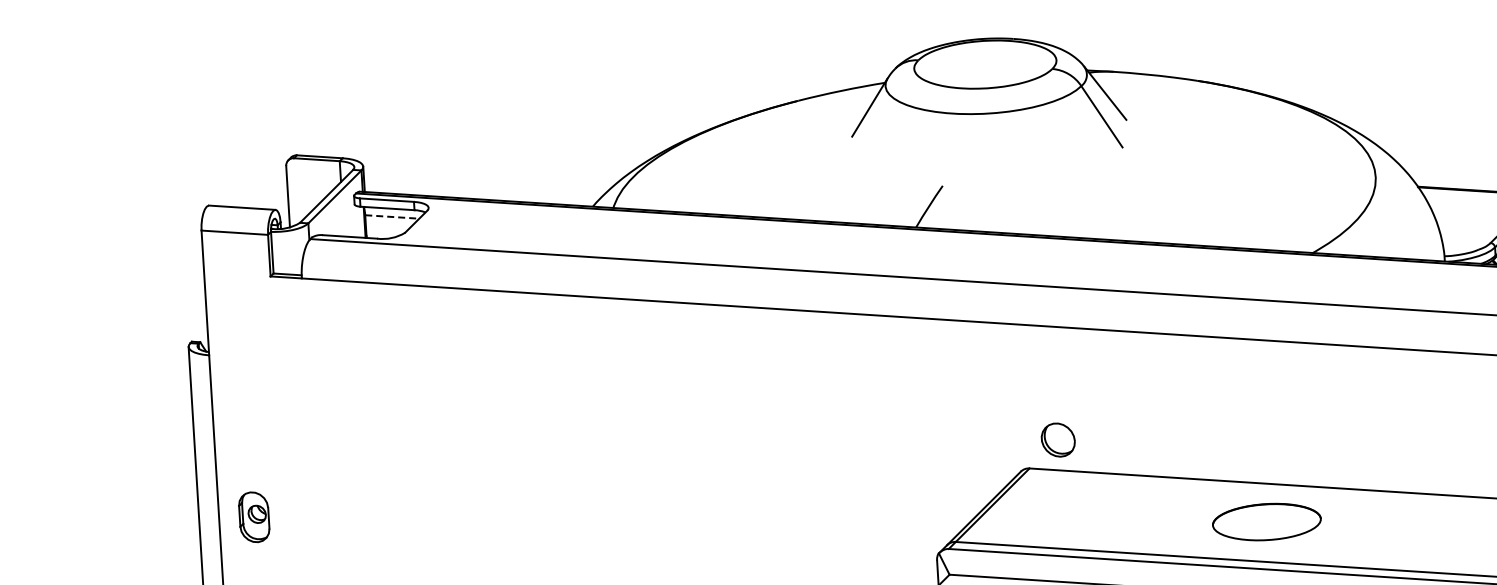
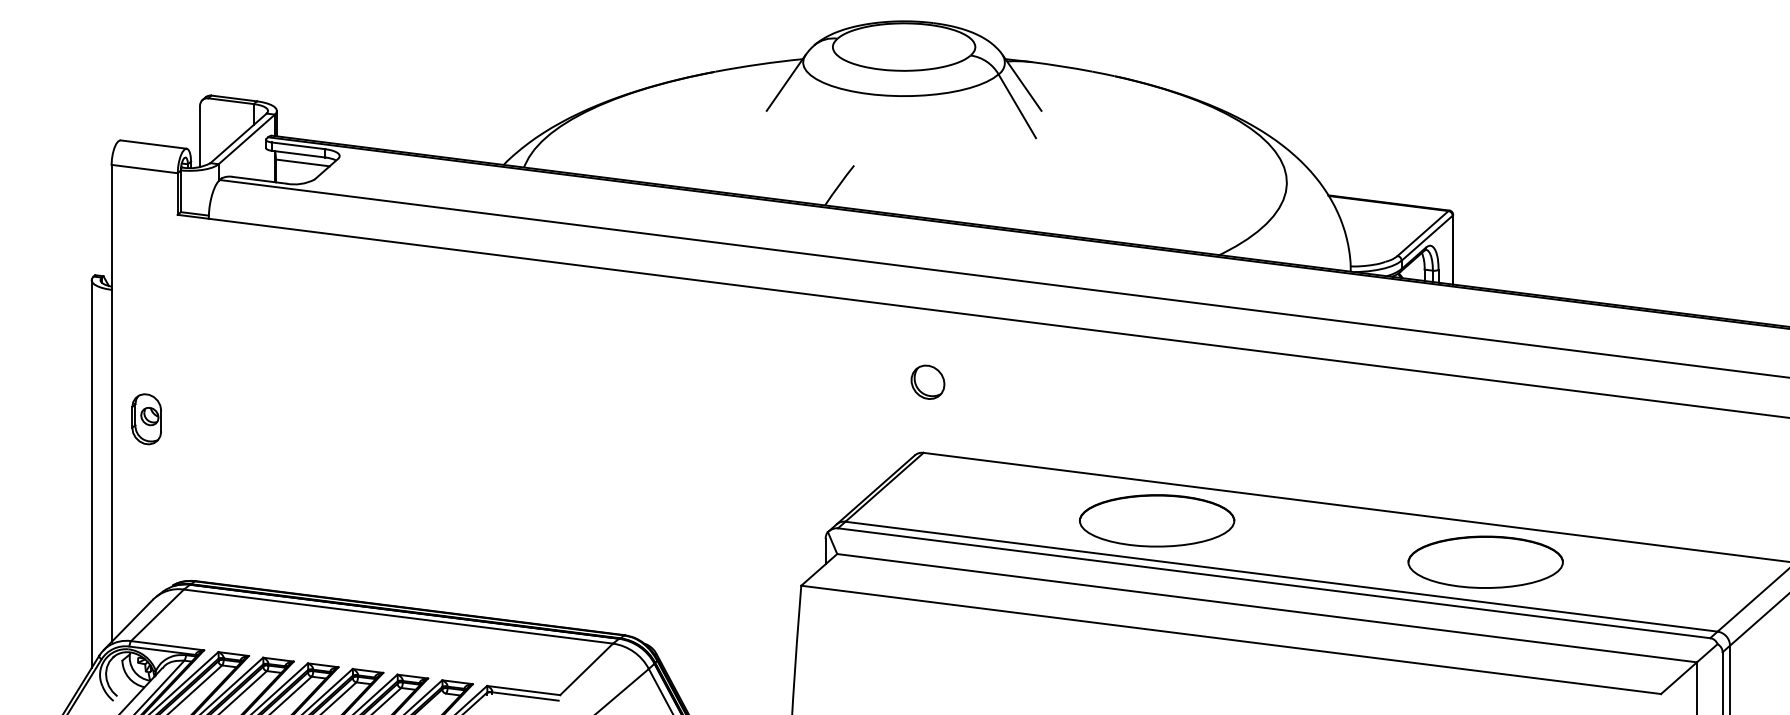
line: (392, 217) -> (303, 163), dashed -> solid
part: (1057, 439) -> (927, 381), moved
part: (254, 517) -> (146, 419), moved
part: (1267, 521) -> (1157, 520), size x1.43

